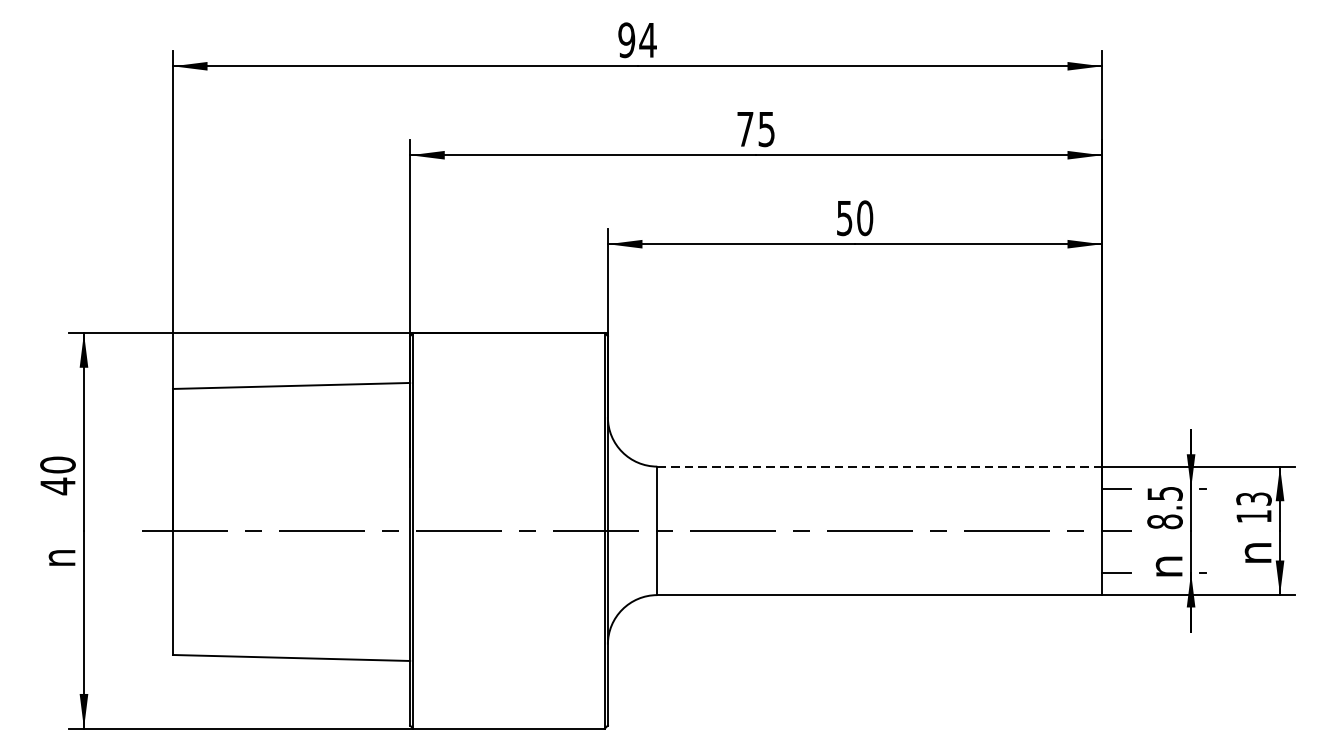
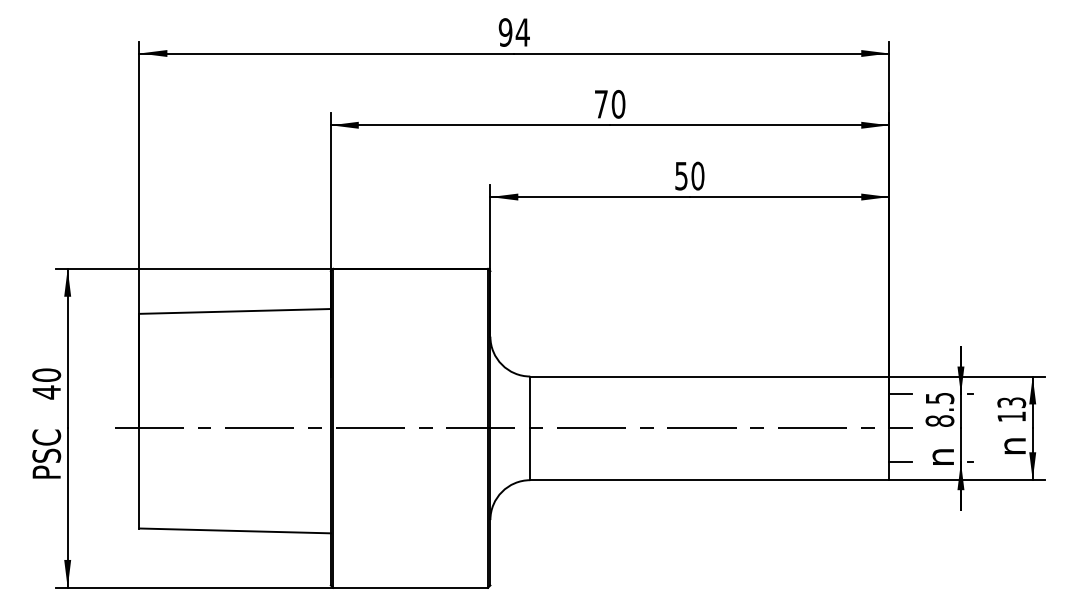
text: (766, 129) -> (618, 104), 75 -> 70
line: (880, 466) -> (710, 376), dashed -> solid
text: (57, 562) -> (46, 453), n -> PSC

